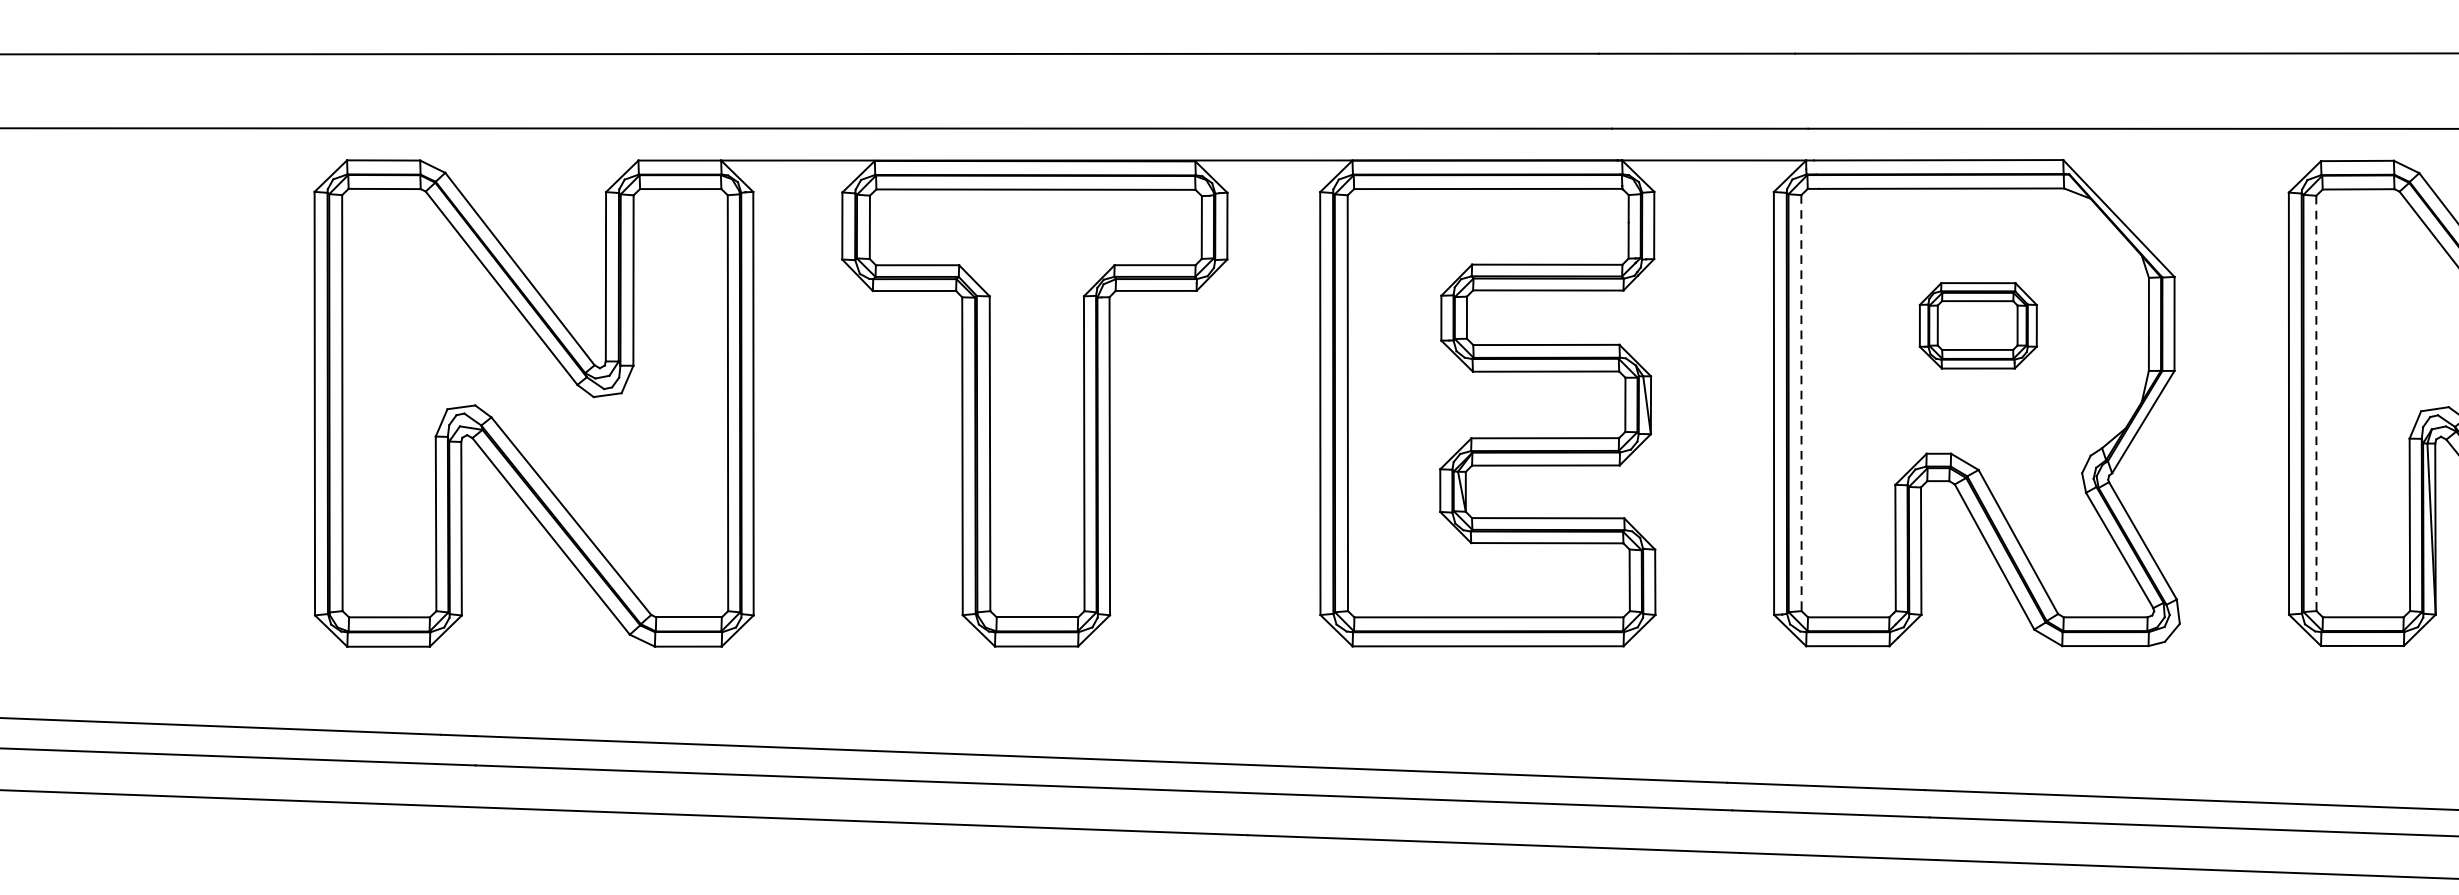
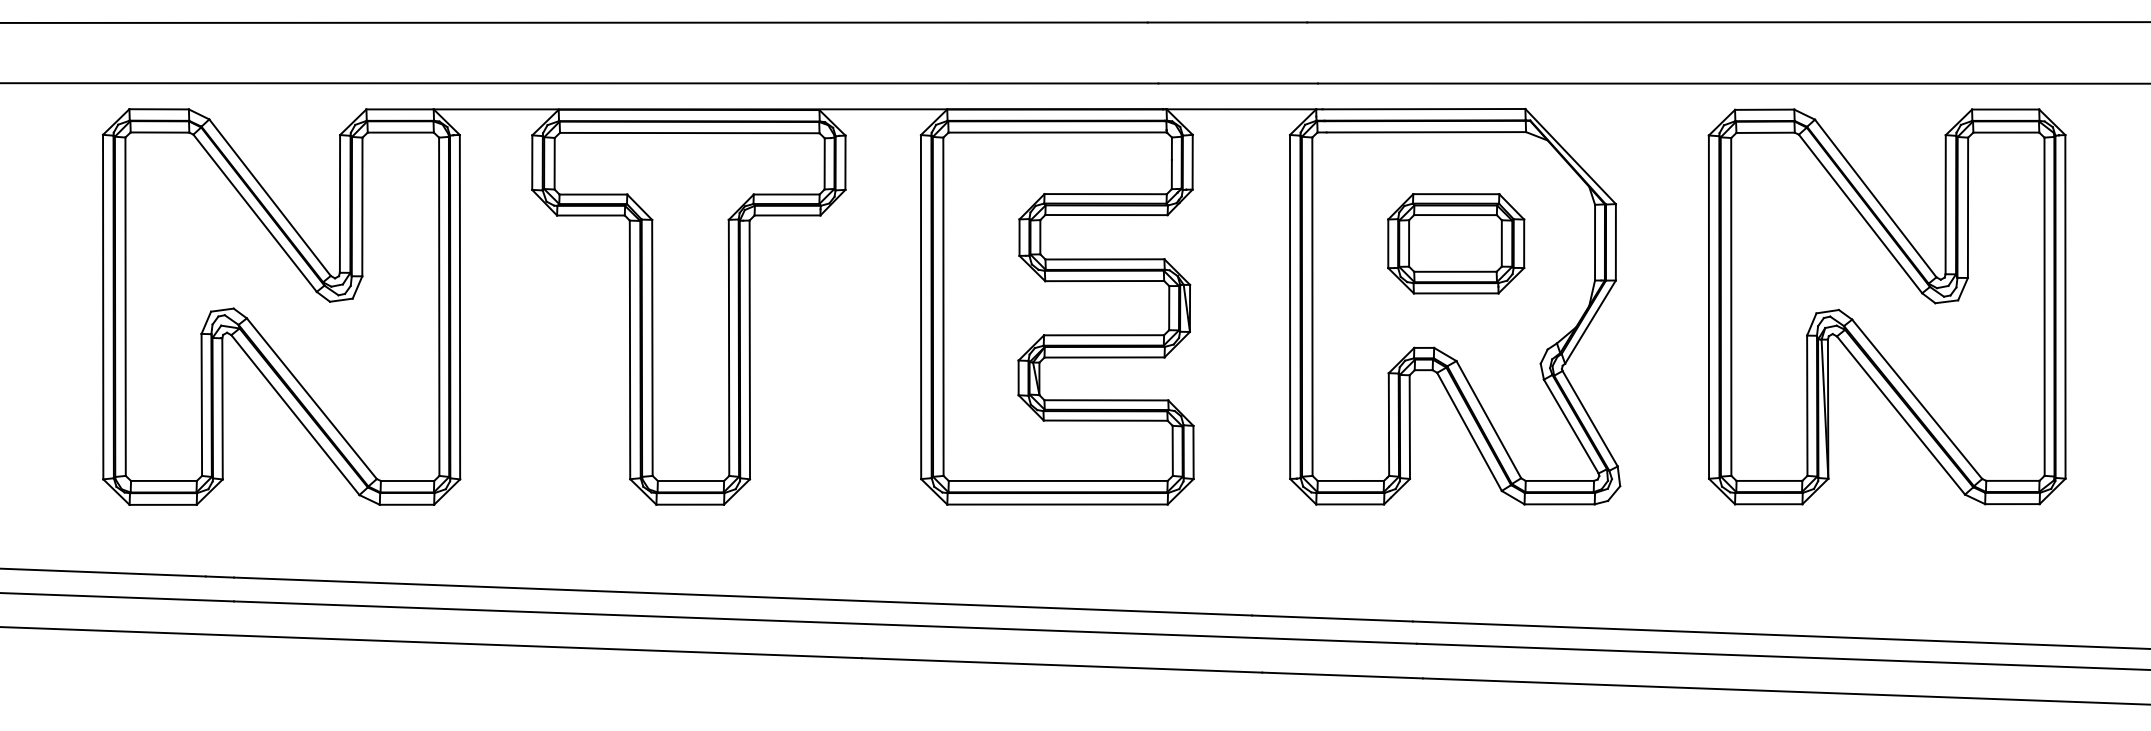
part: (1978, 325) -> (1456, 243), size x1.43
line: (2316, 402) -> (1731, 306), dashed -> solid
line: (1801, 404) -> (1312, 307), dashed -> solid

